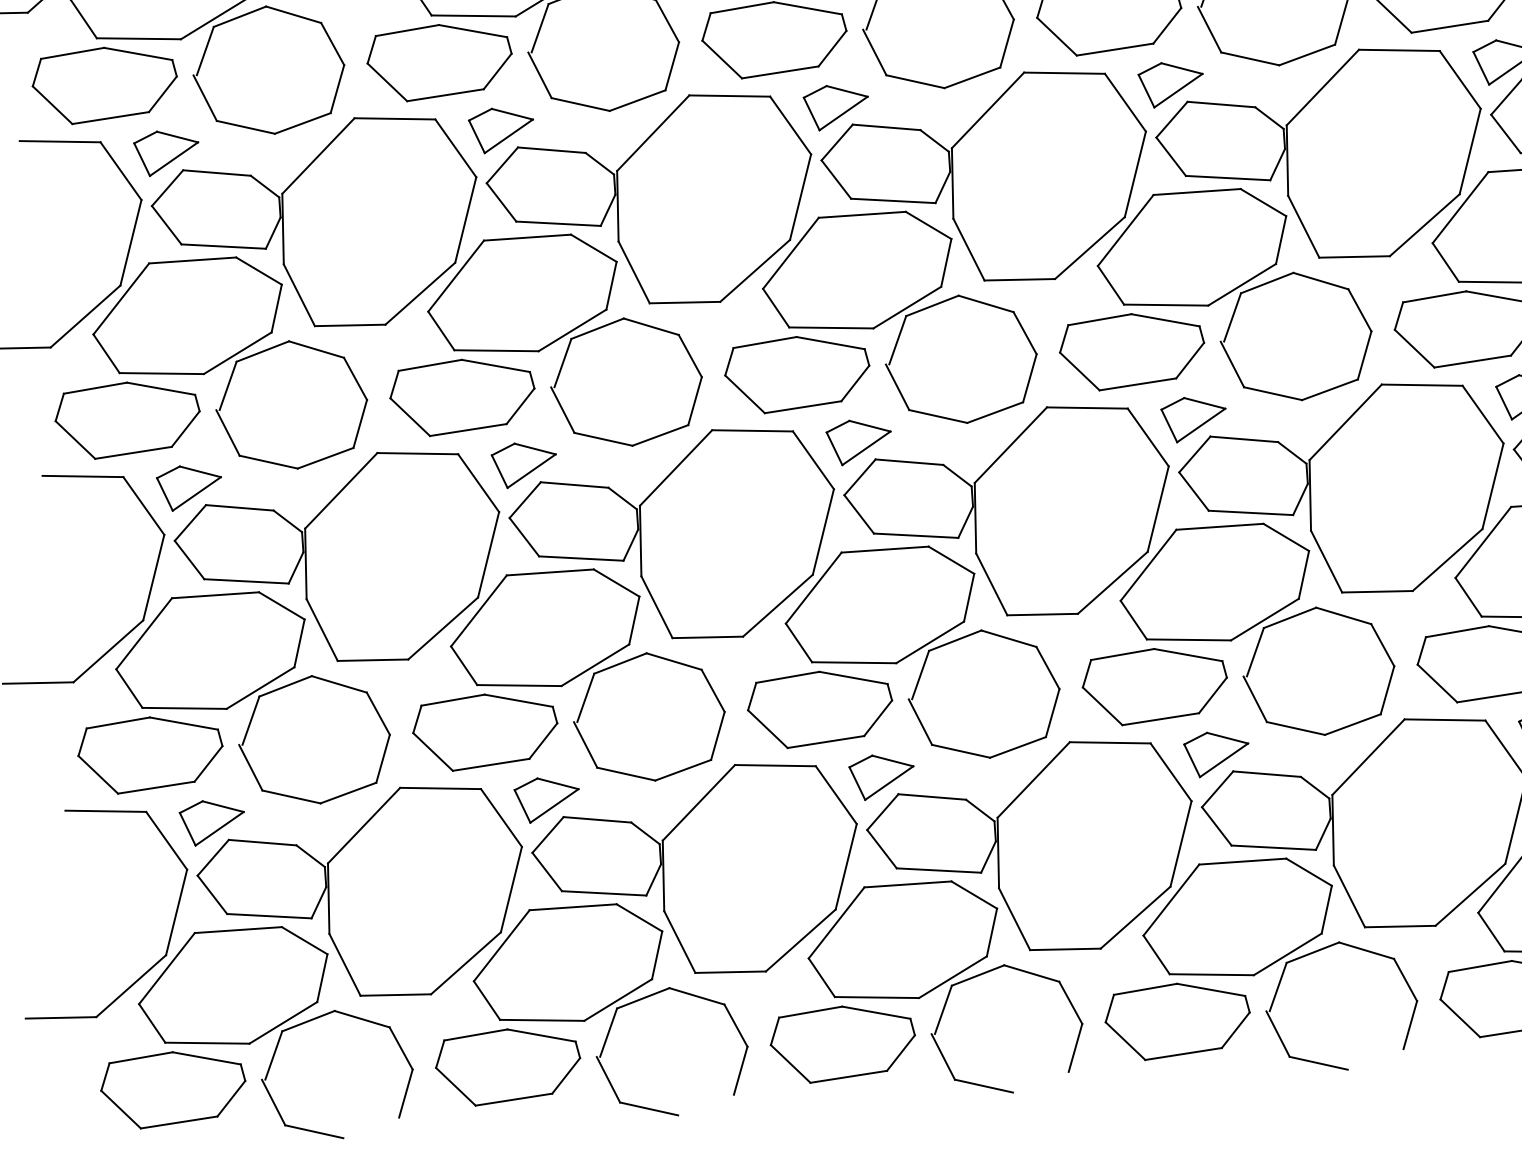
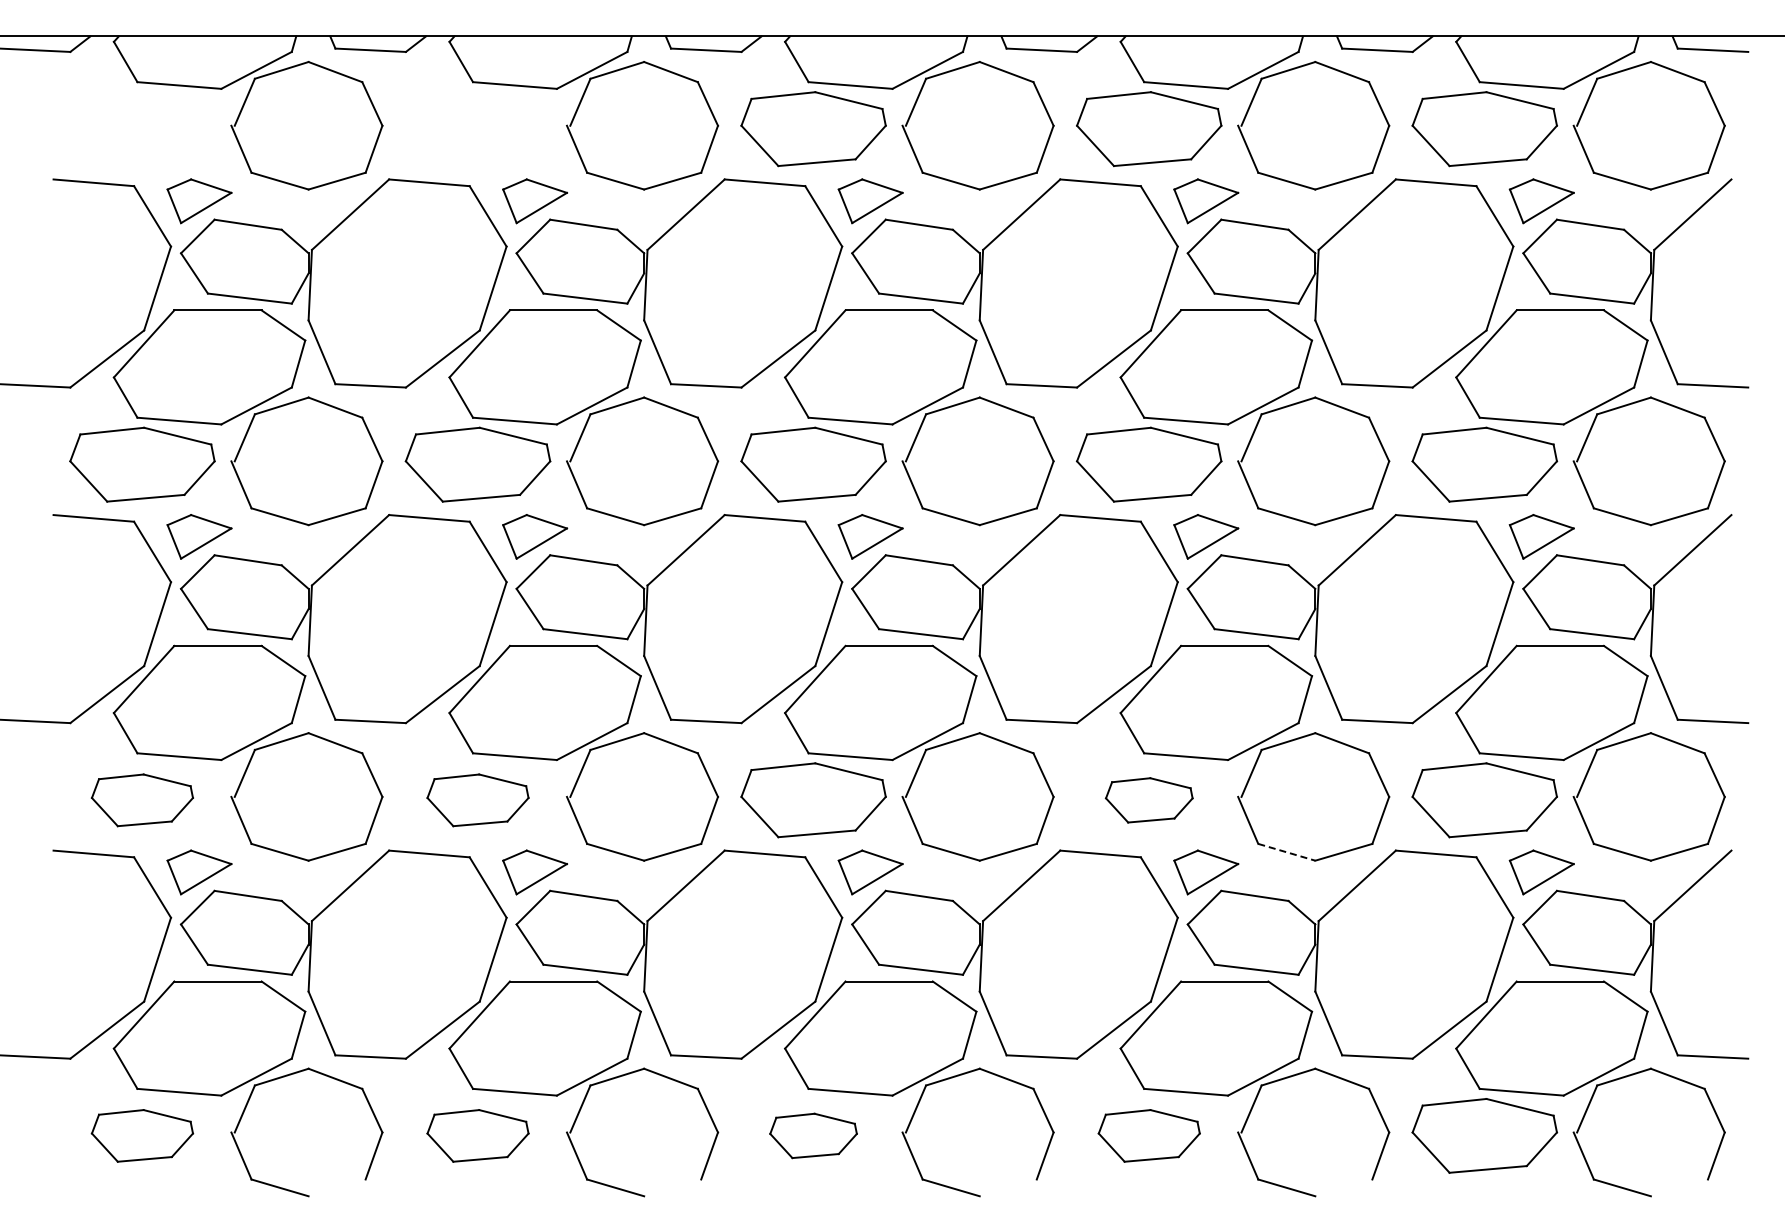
part: (439, 62) -> (477, 129), removed
part: (105, 85) -> (142, 129), removed
part: (1155, 686) -> (1149, 800), size x0.6
line: (1295, 728) -> (1286, 852), solid -> dashed
part: (484, 731) -> (477, 800), size x0.7
part: (150, 754) -> (142, 800), size x0.7
part: (1178, 1020) -> (1149, 1135), size x0.7
part: (842, 1043) -> (813, 1135), size x0.6
part: (507, 1066) -> (477, 1135), size x0.7
part: (173, 1088) -> (142, 1135), size x0.7

